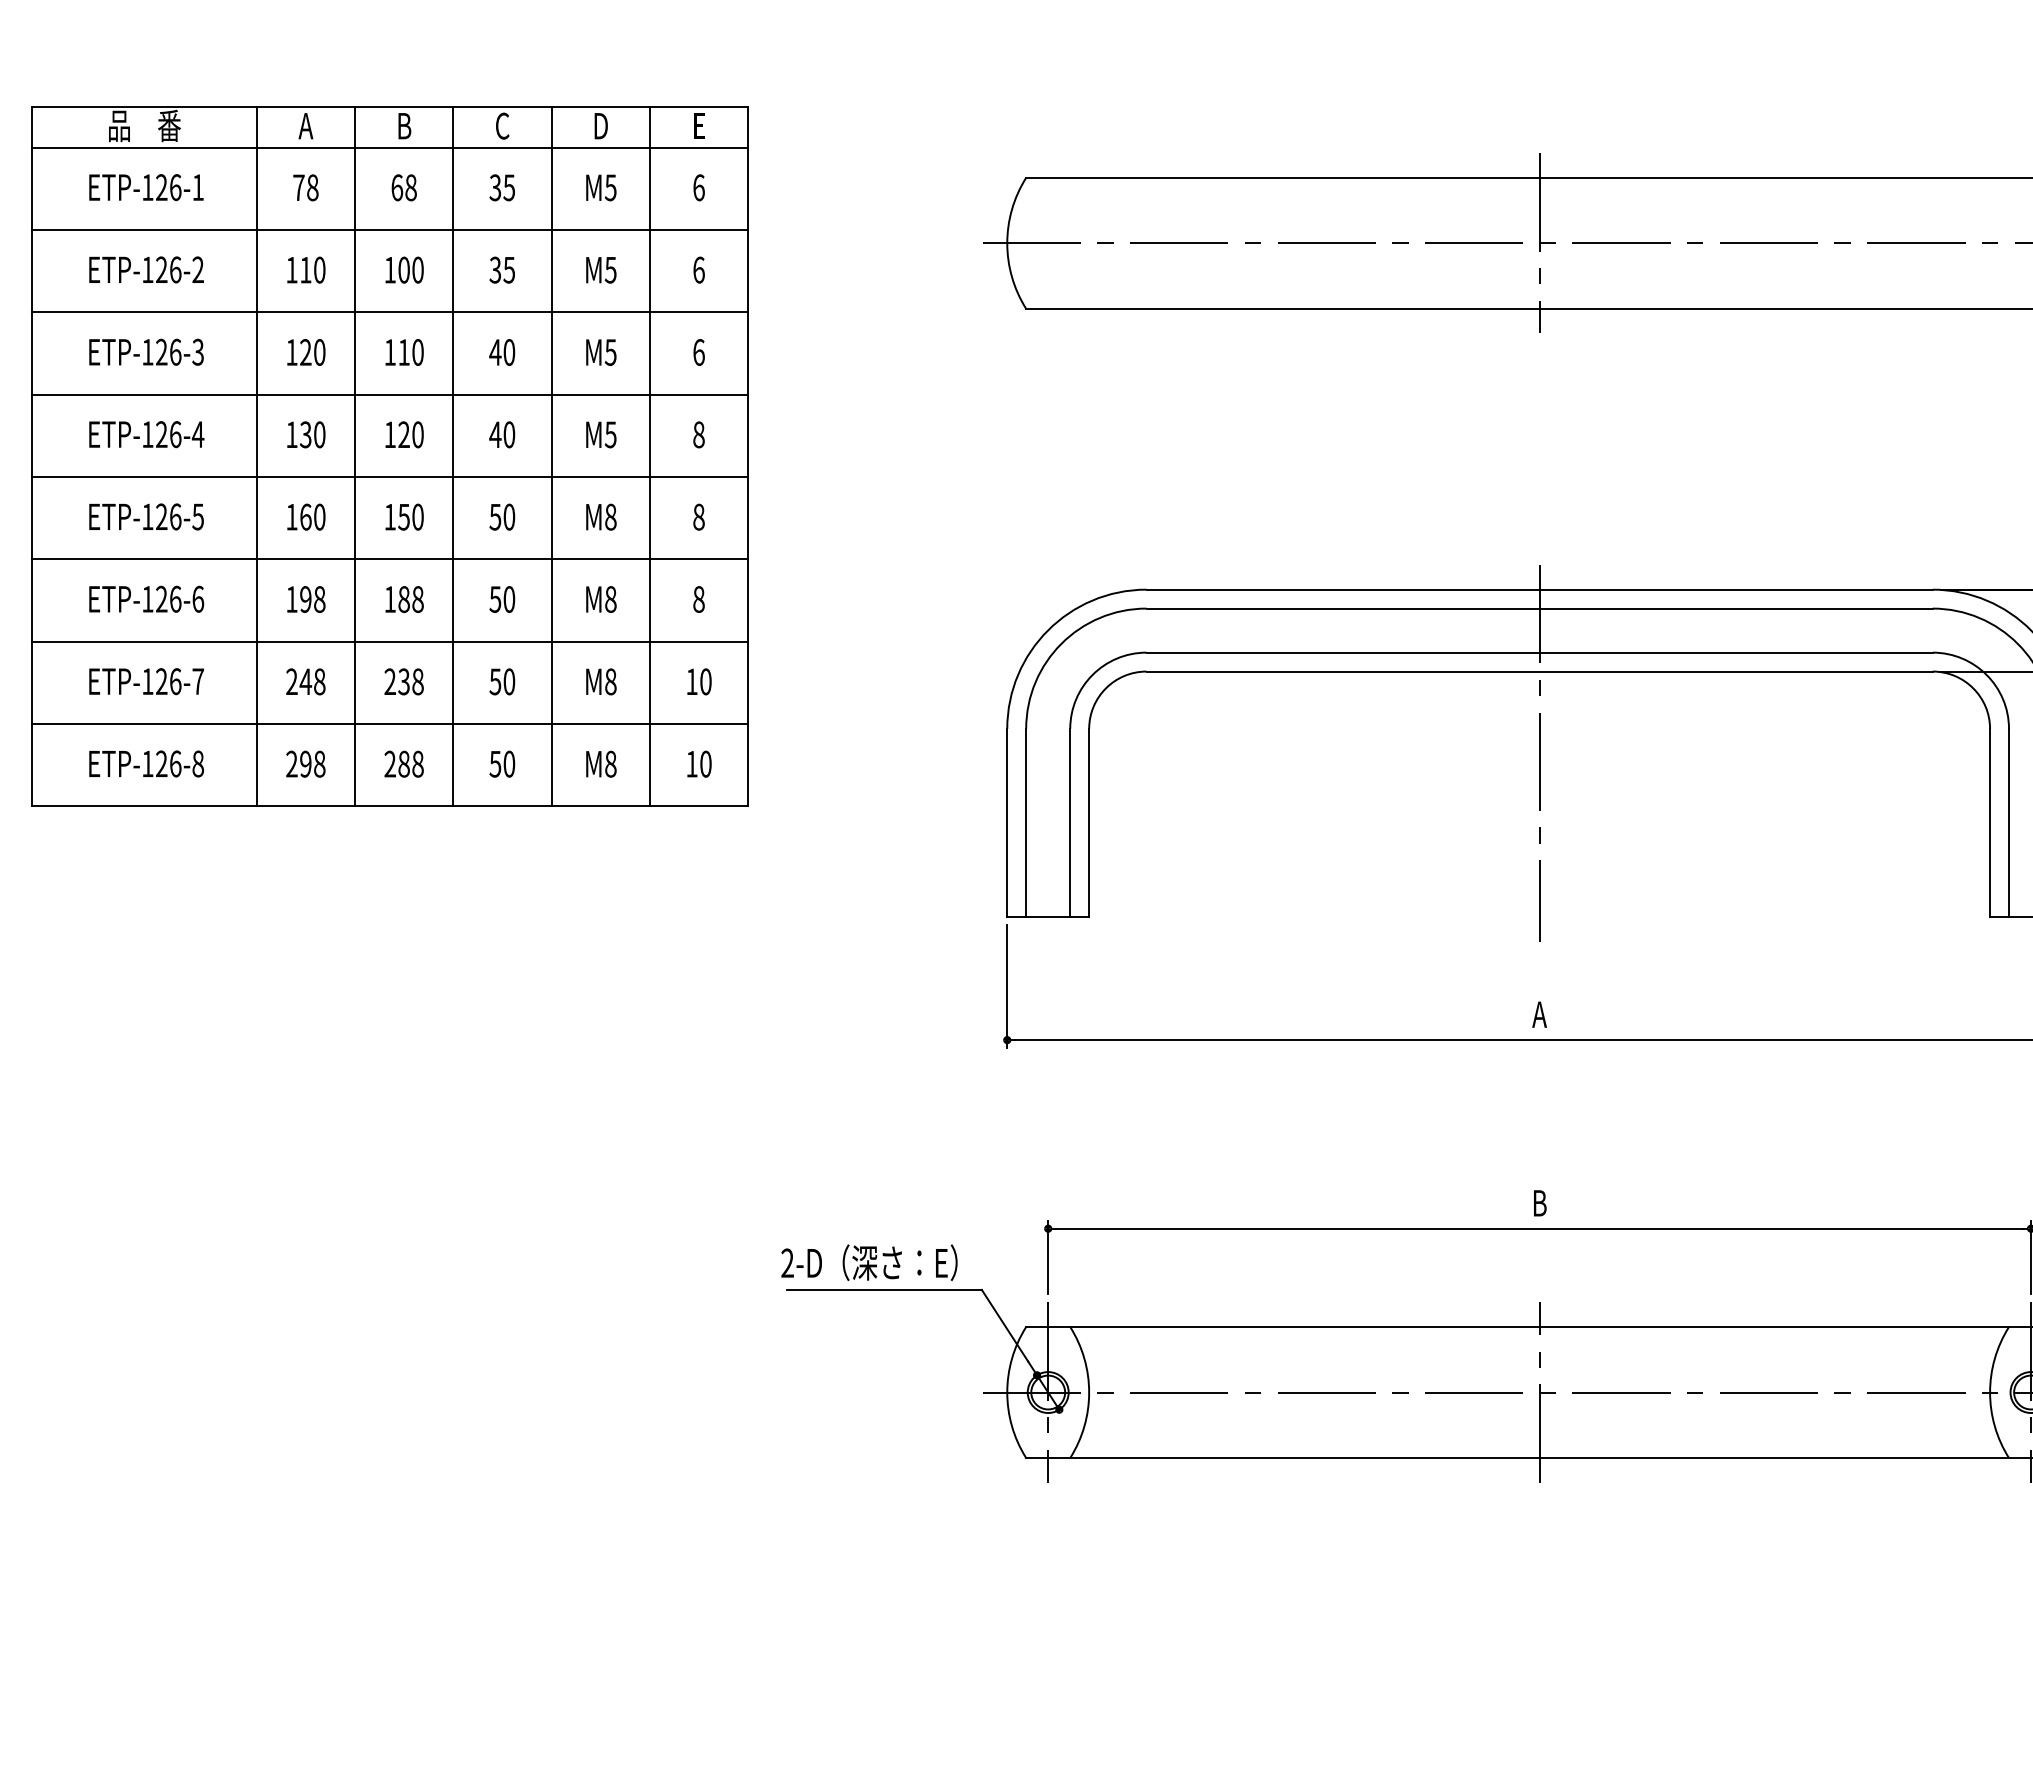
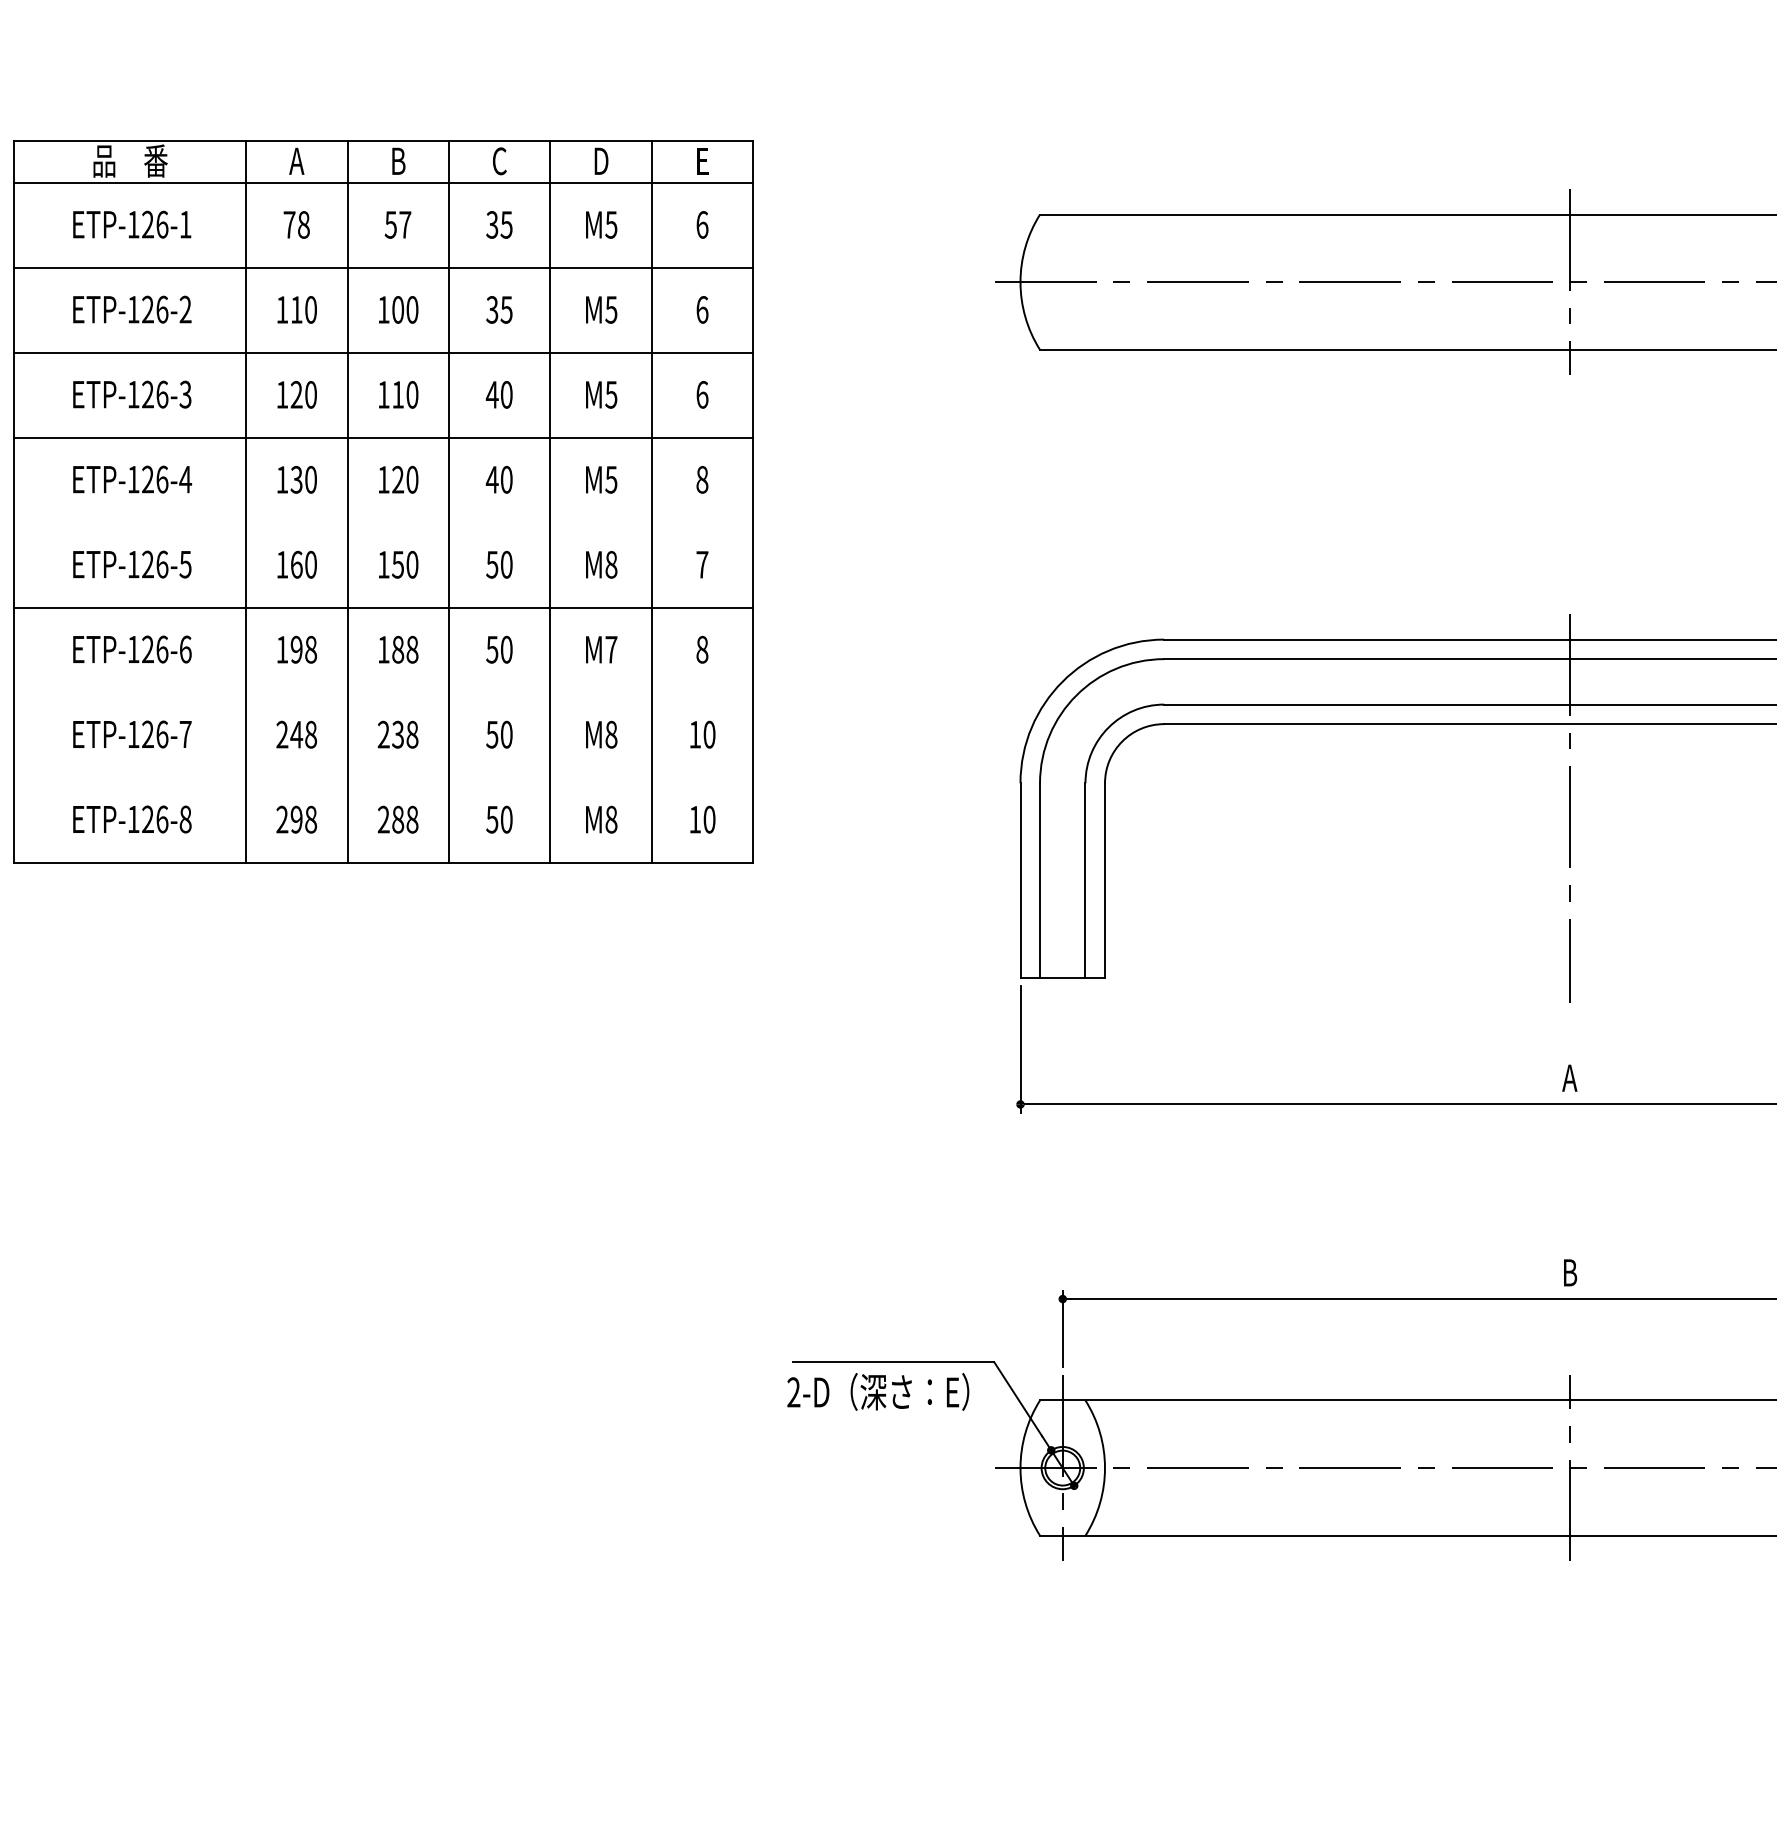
text: (403, 187) -> (397, 224), 68 -> 57
line: (390, 476) -> (384, 522), removed
text: (698, 516) -> (701, 564), 8 -> 7
text: (610, 599) -> (611, 649), M8 -> M7
line: (390, 641) -> (384, 693), removed
line: (390, 723) -> (384, 777), removed
text: (869, 1262) -> (878, 1391), moved

